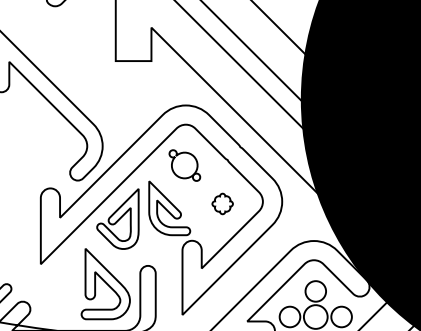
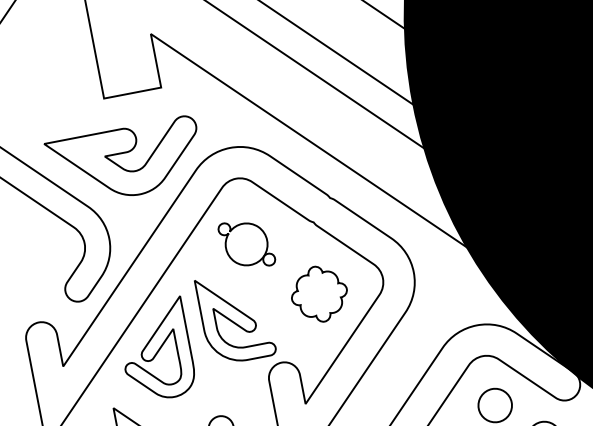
part: (121, 101) -> (125, 161), added
part: (222, 203) -> (318, 293), size x1.67

